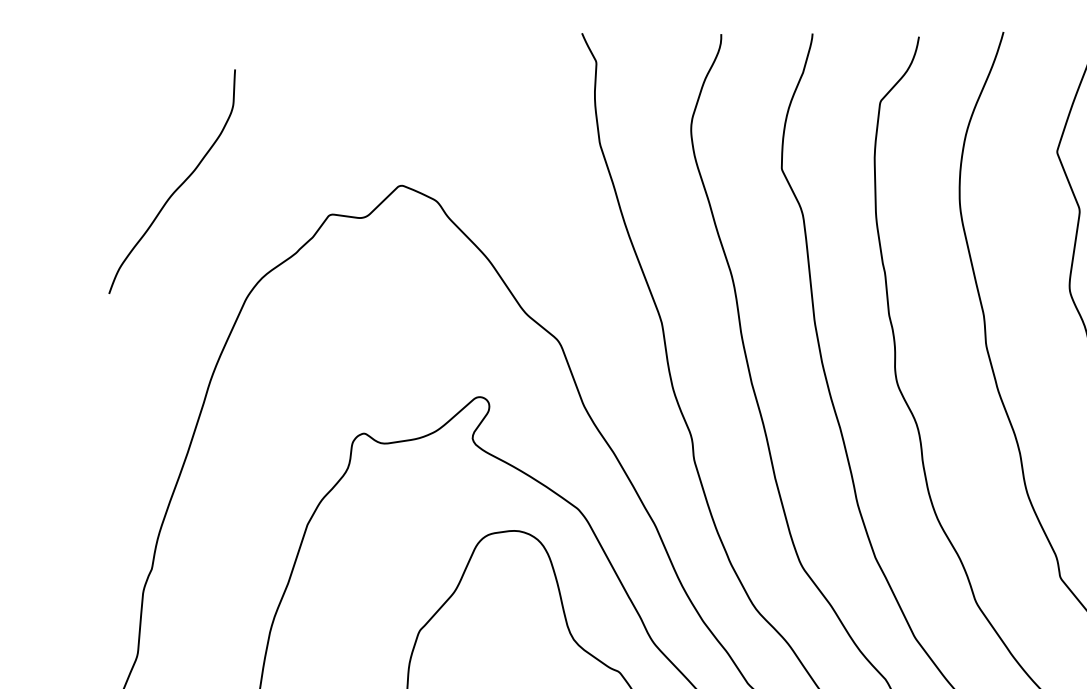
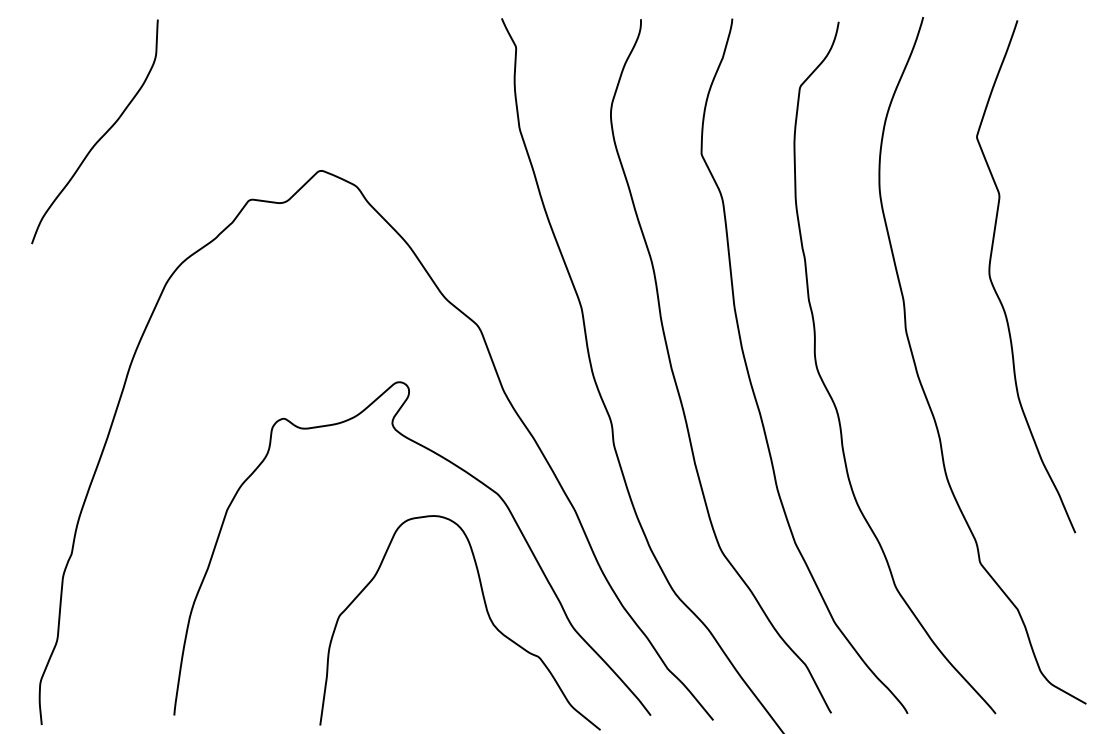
curve: (177, 187) -> (100, 137), moved

